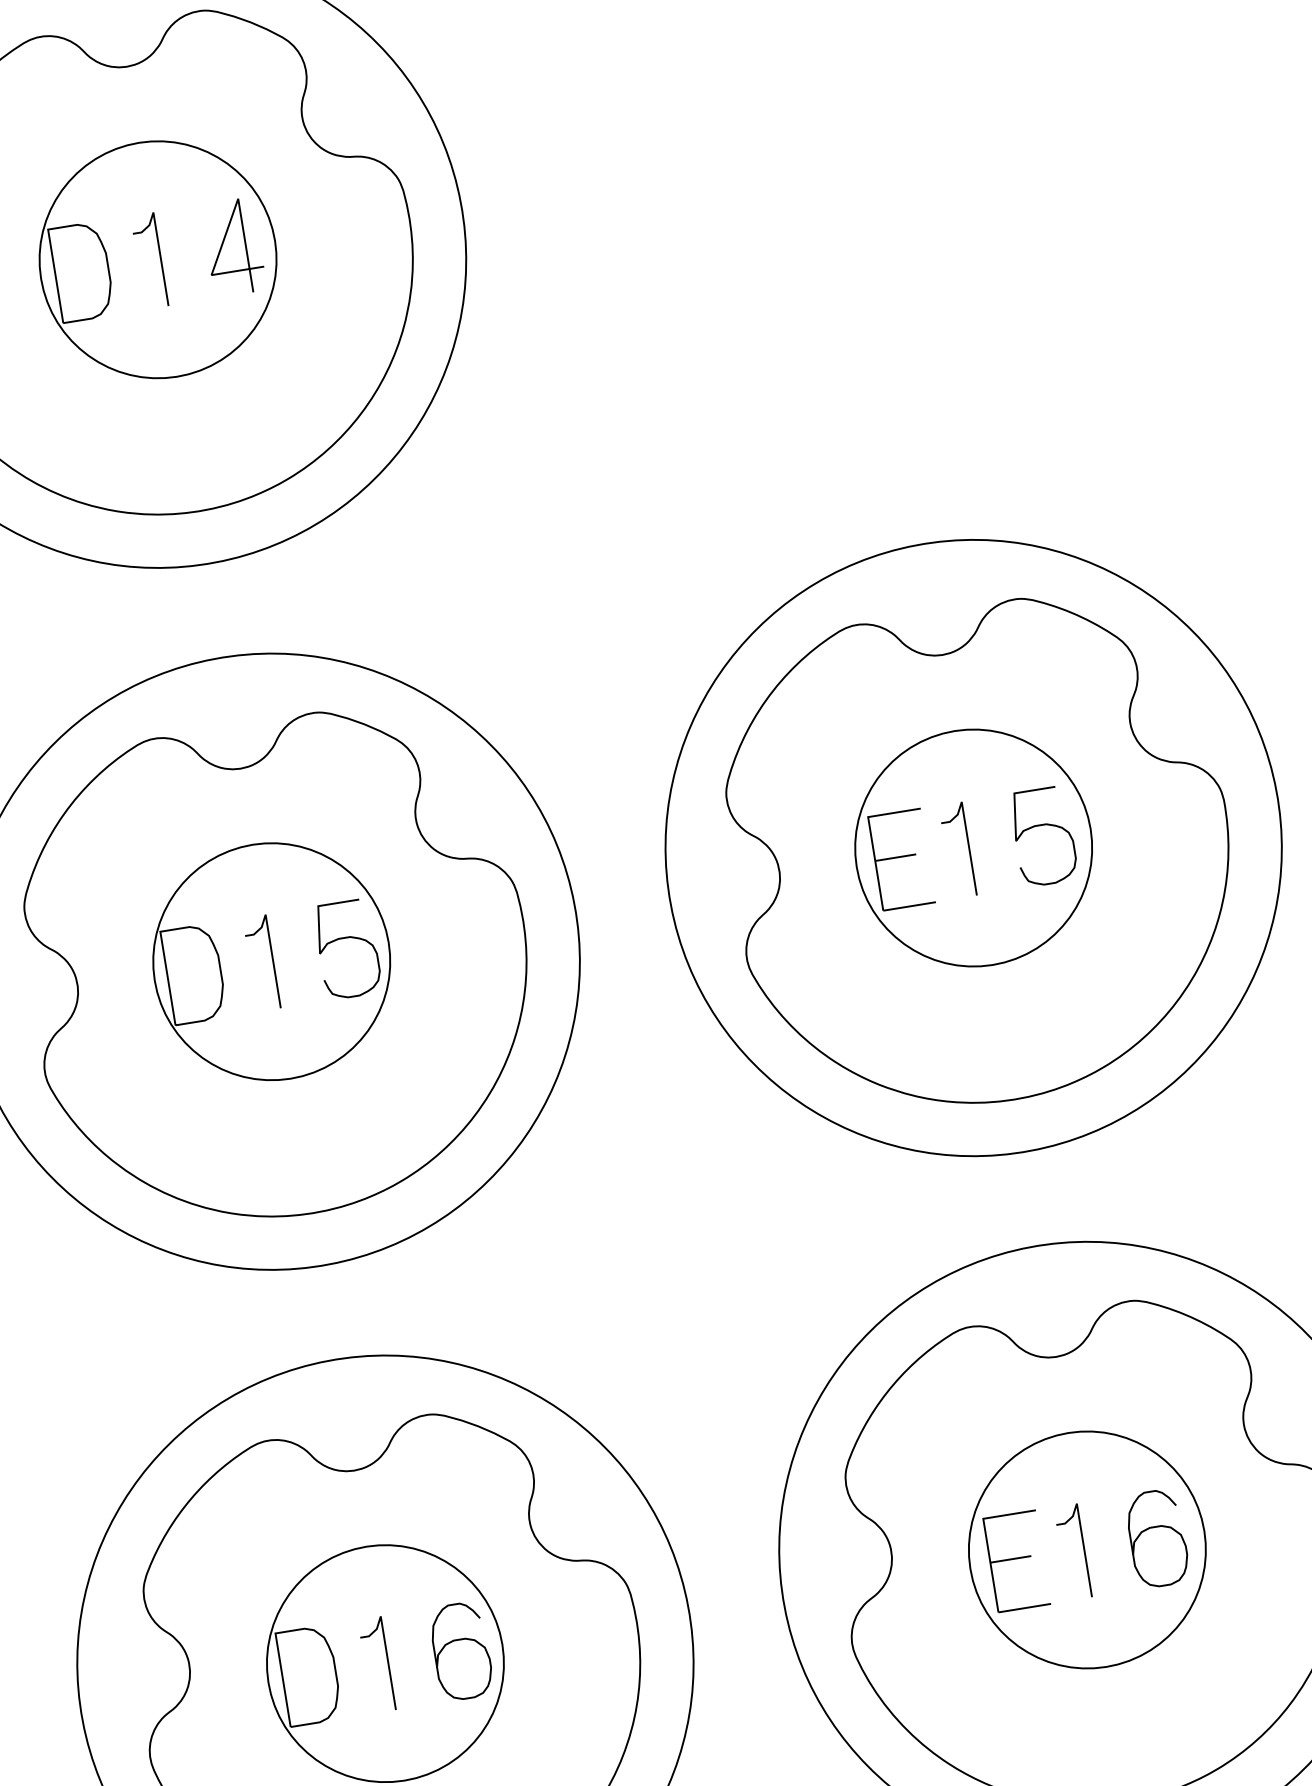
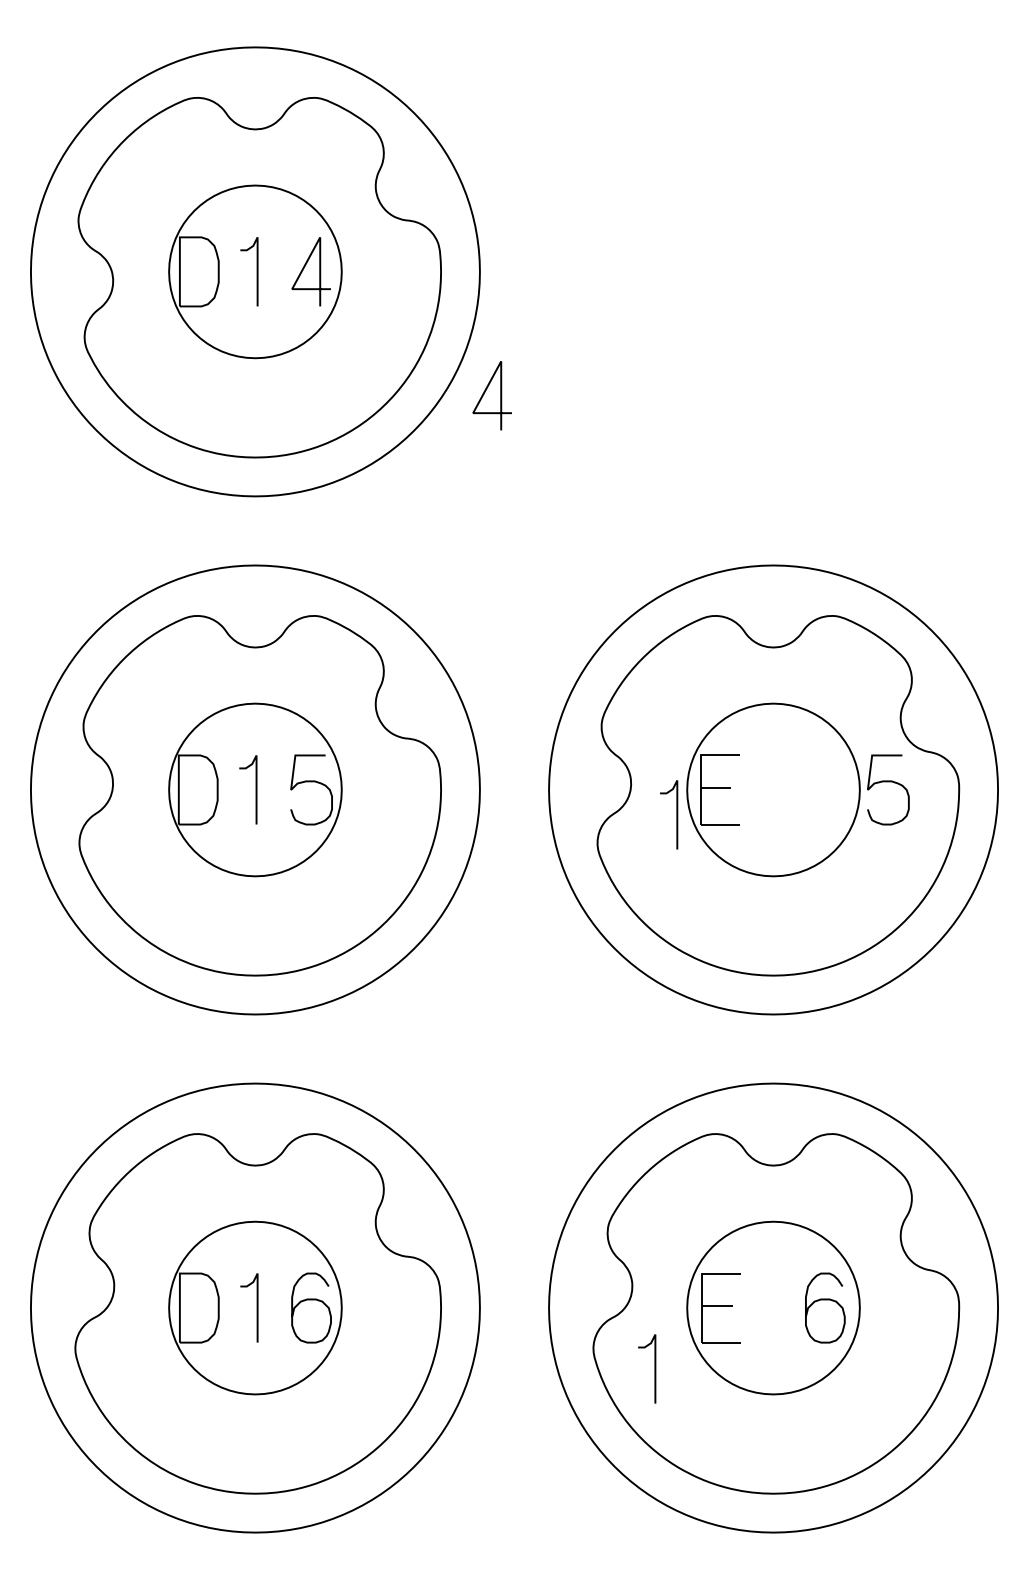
line: (496, 372) -> (485, 392), added
curve: (1042, 826) -> (888, 782), moved
curve: (968, 848) -> (676, 814), moved
curve: (1083, 1549) -> (654, 1368), moved

